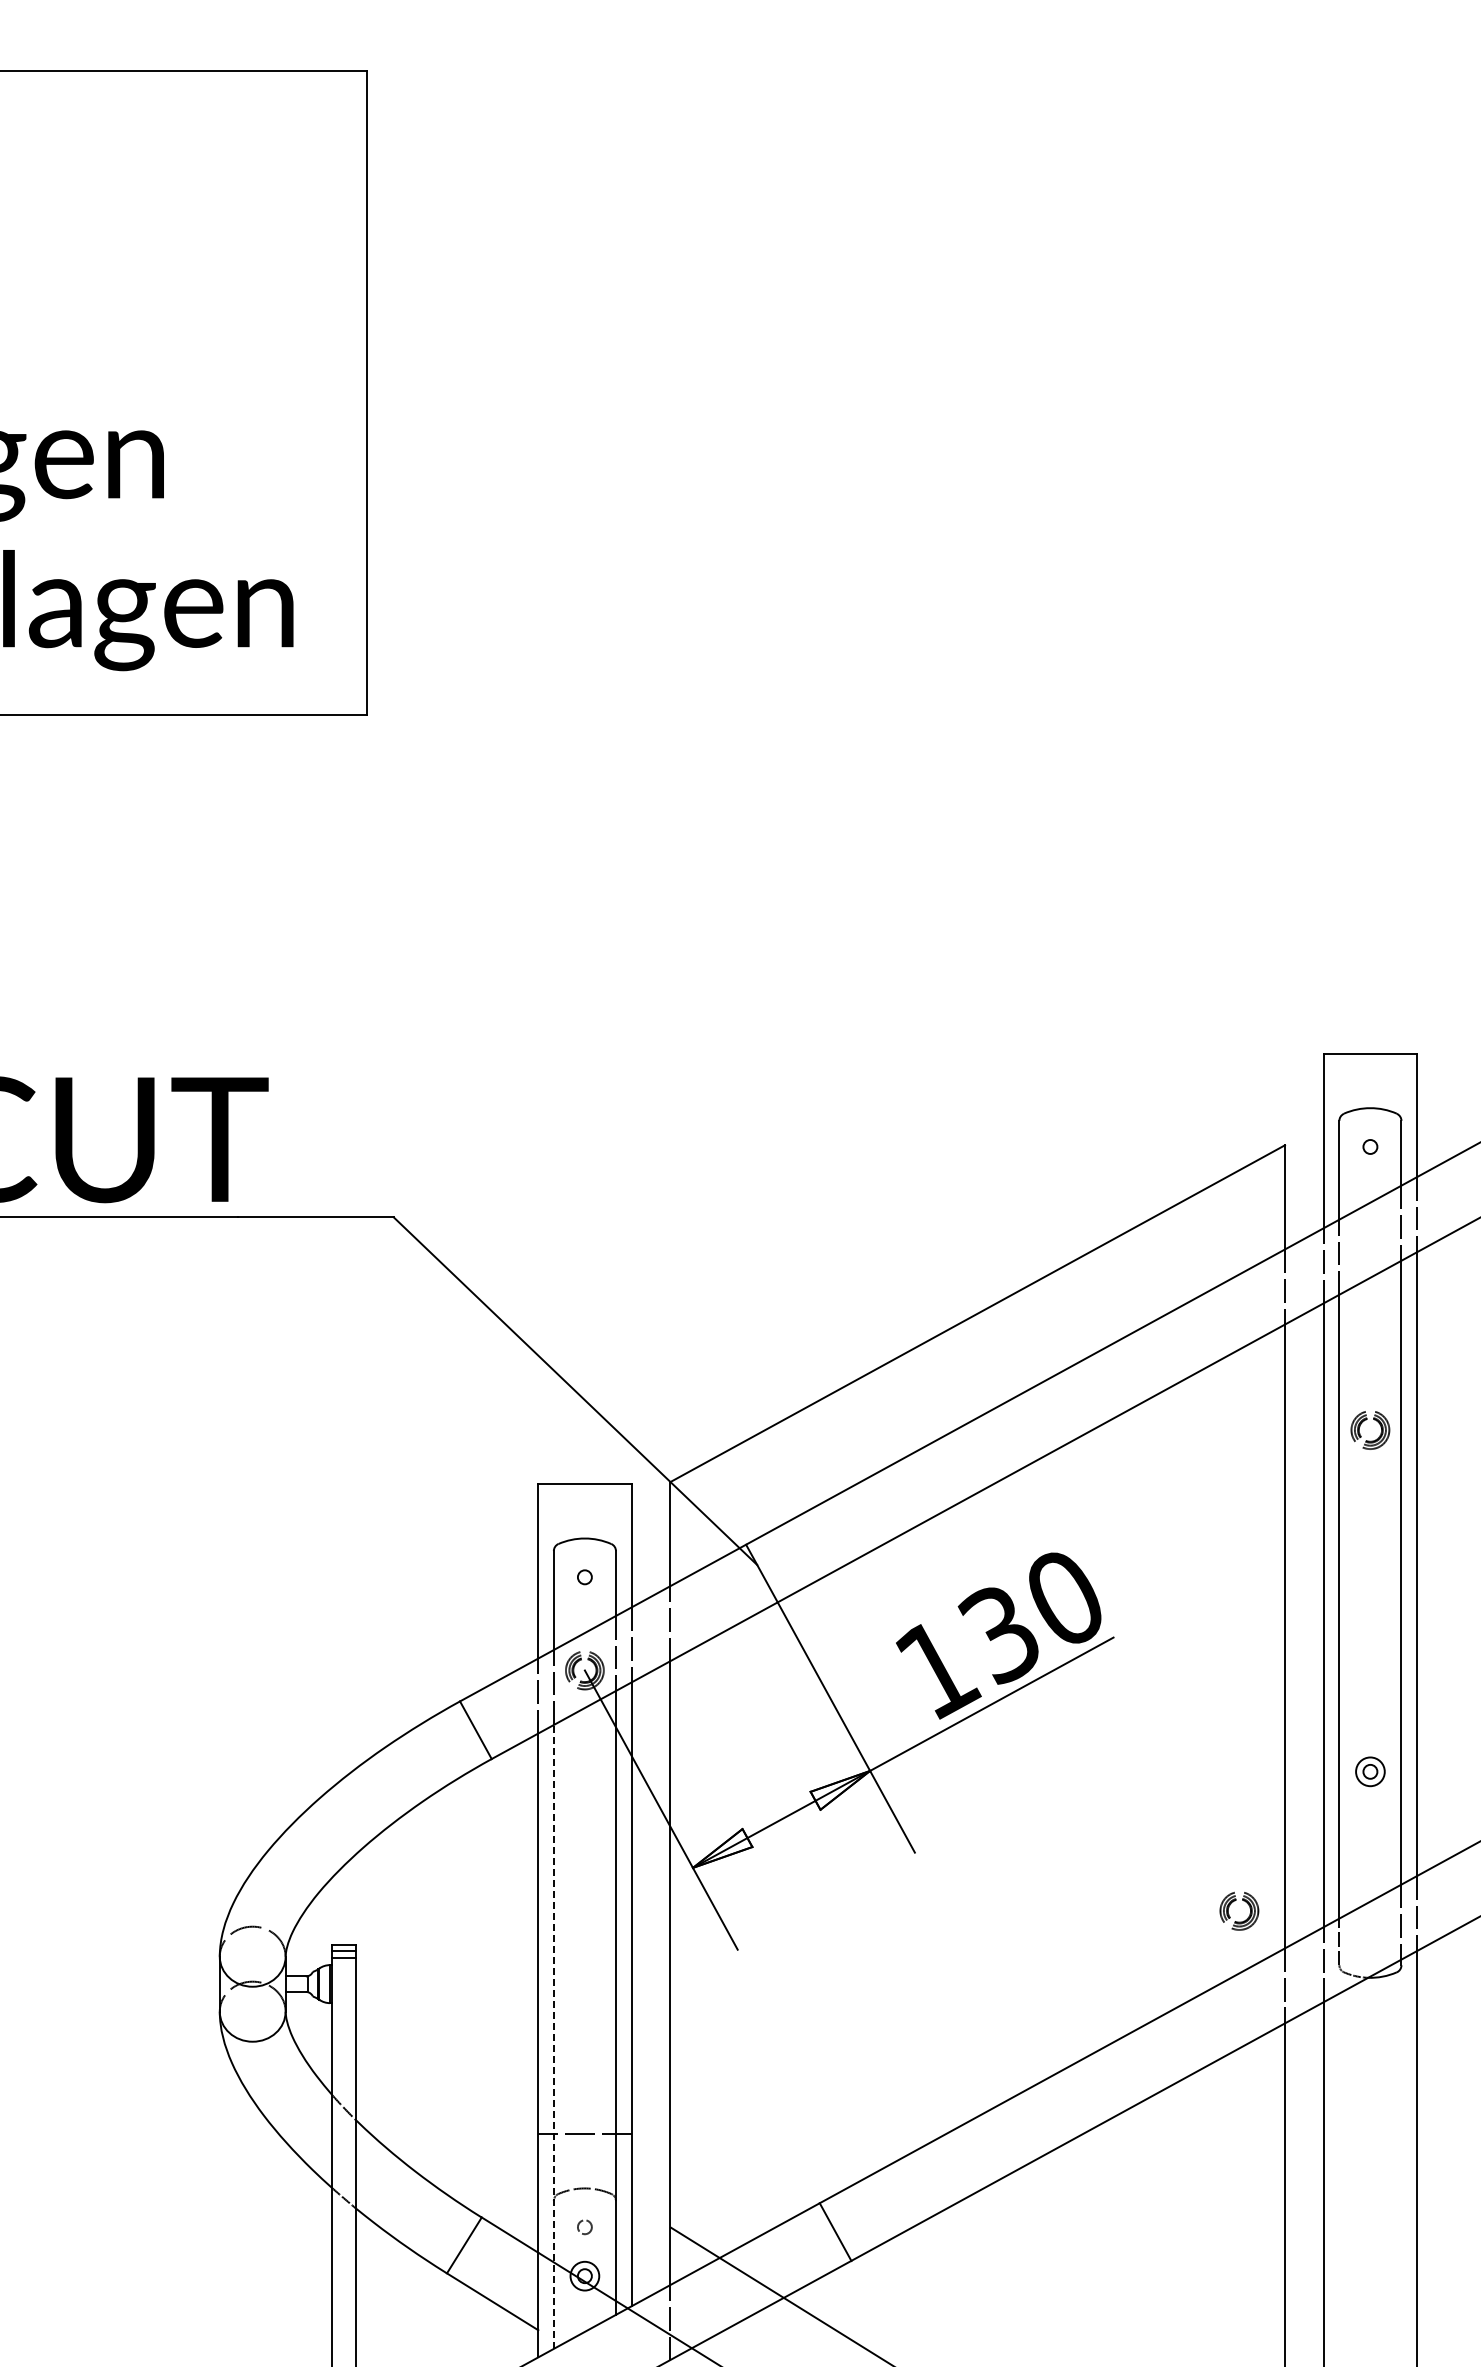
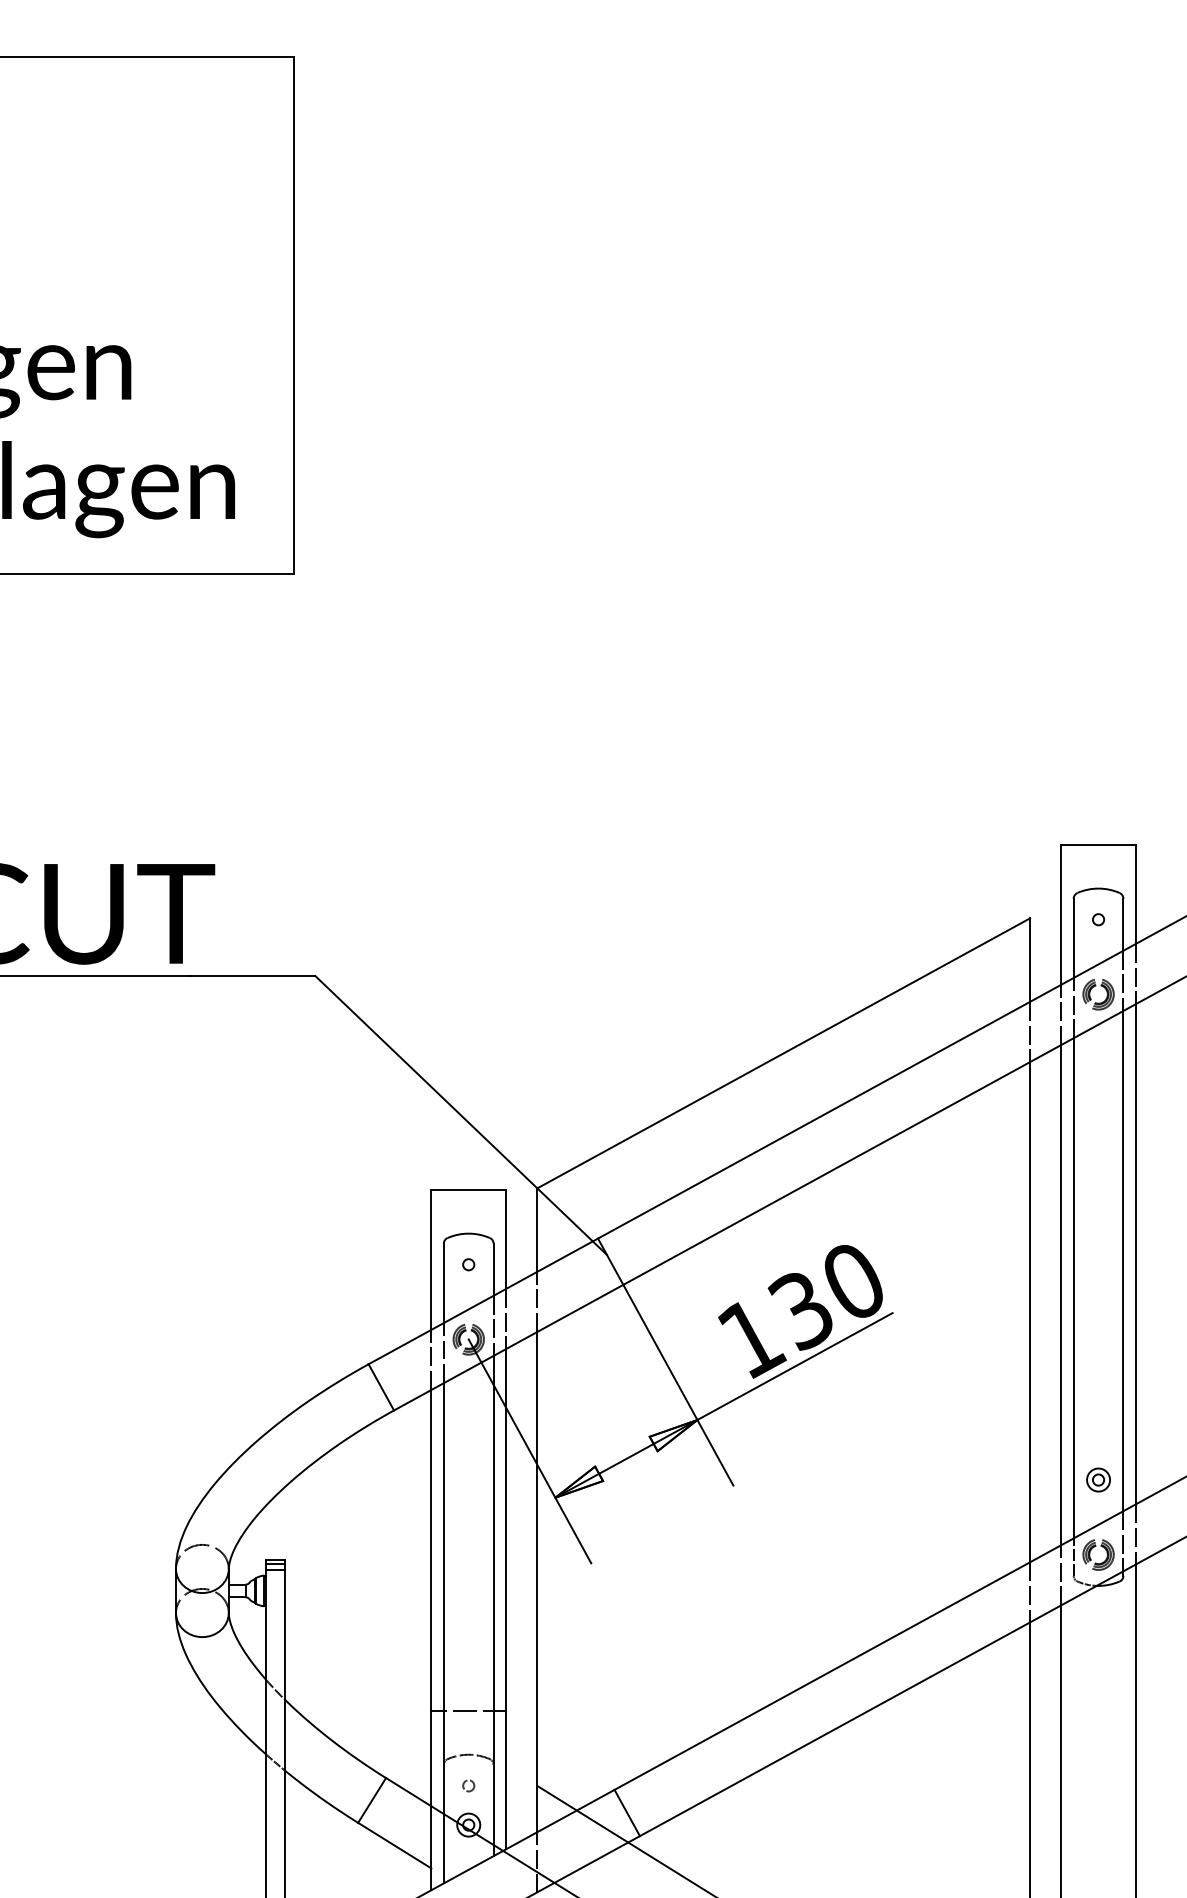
part: (1370, 1440) -> (1098, 1002), moved
part: (1370, 1771) -> (1098, 1479), moved
part: (1235, 1901) -> (1095, 1547), moved
line: (553, 2036) -> (443, 1632), dashed -> solid
line: (835, 2232) -> (627, 1813), moved

